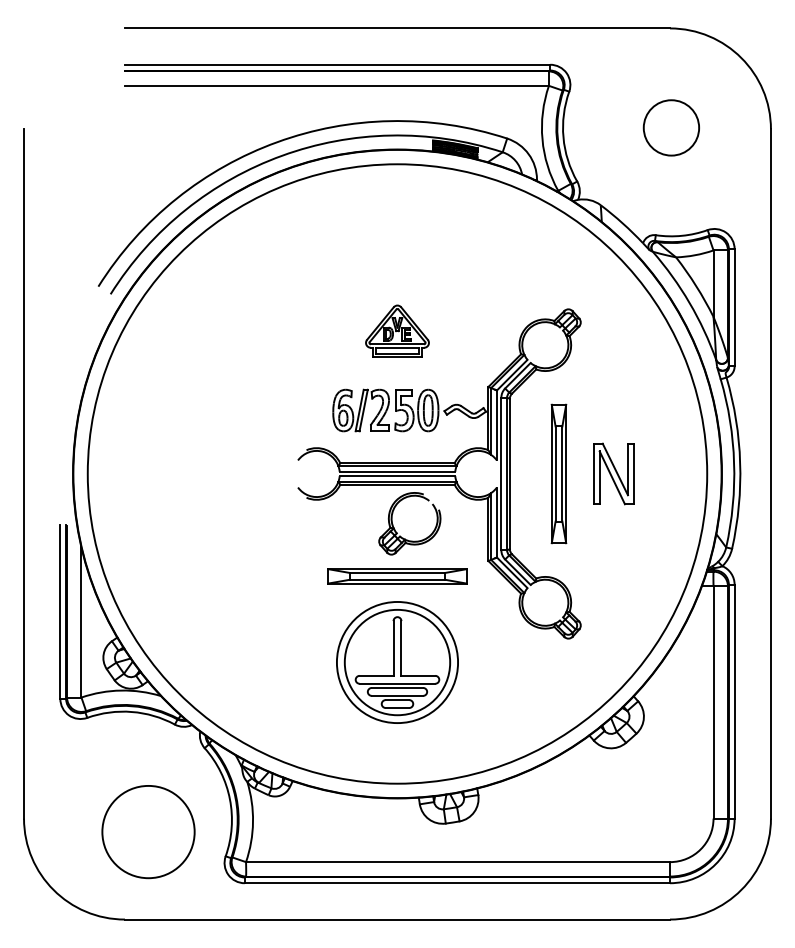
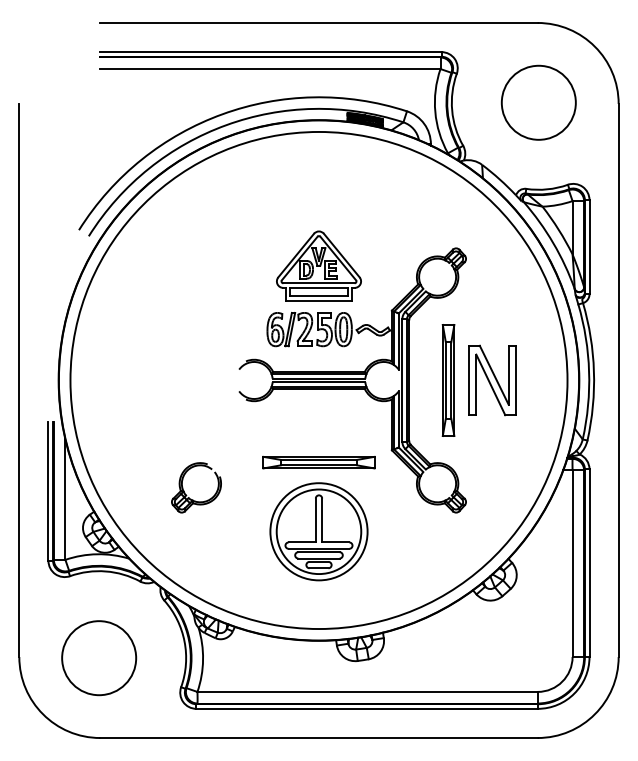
circle: (671, 127) -> (538, 102), size x1.67
part: (397, 331) -> (319, 266), size x1.67
part: (613, 473) -> (492, 380), size x1.43
part: (397, 532) -> (186, 494), moved
circle: (148, 832) -> (99, 658), moved

